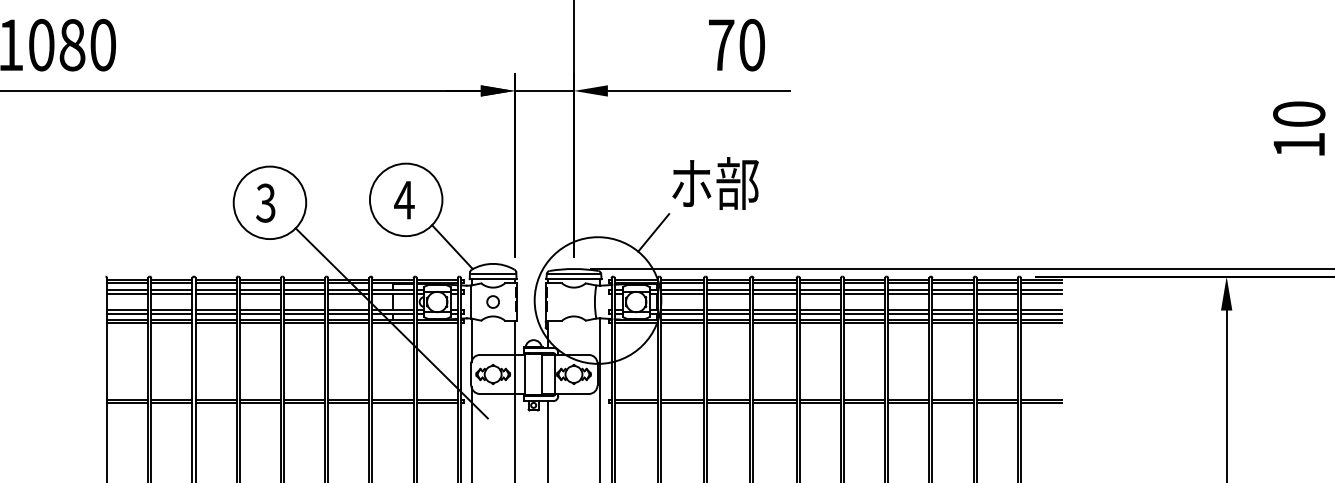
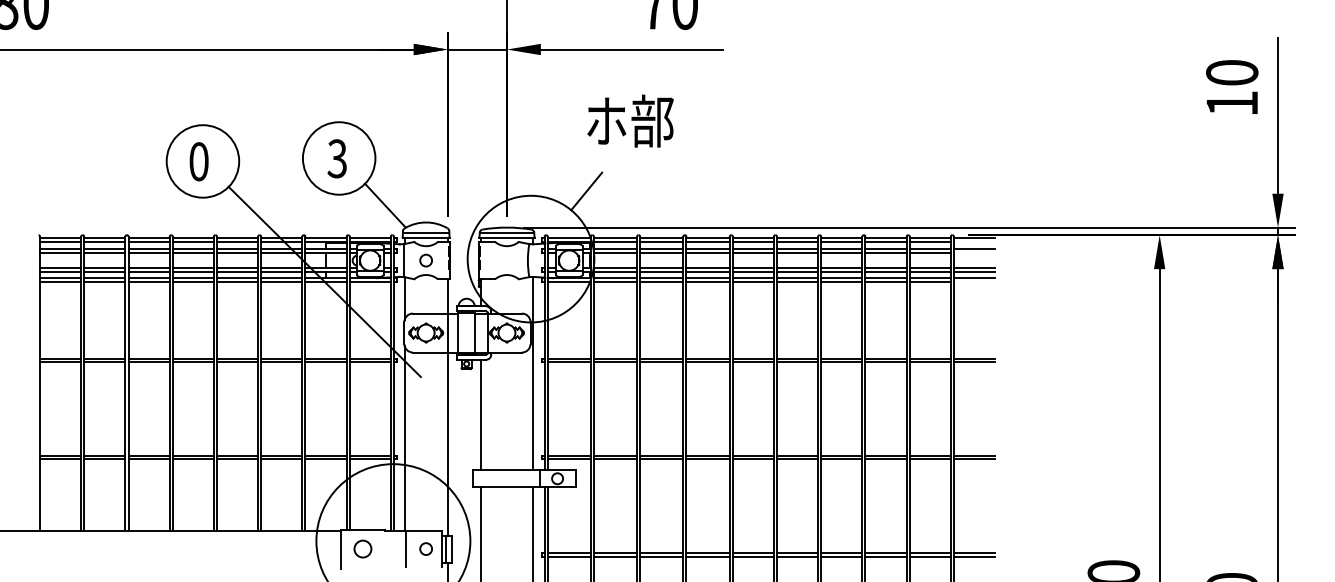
text: (715, 182) -> (630, 120), moved
text: (404, 199) -> (337, 158), 4 -> 3
text: (265, 202) -> (198, 161), 3 -> 0
line: (1041, 283) -> (974, 242), removed
line: (1041, 293) -> (974, 252), removed
line: (1041, 323) -> (974, 282), removed

